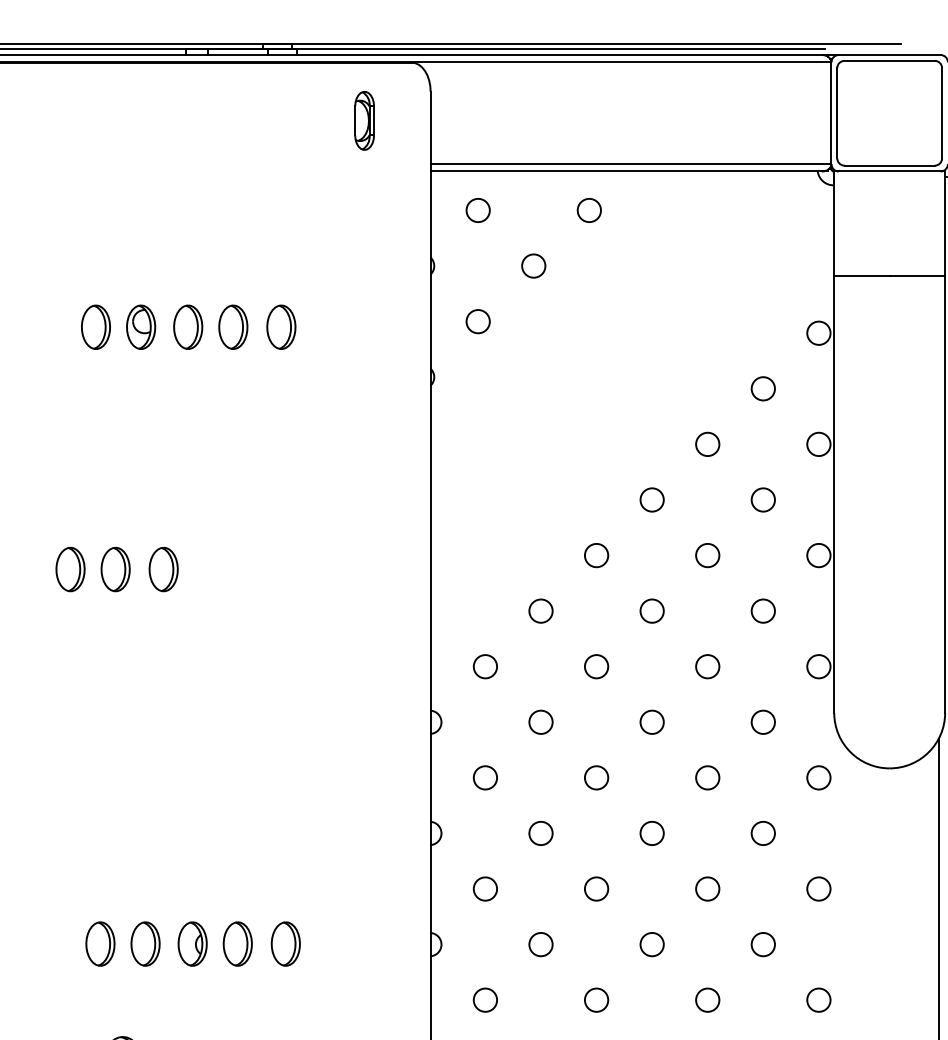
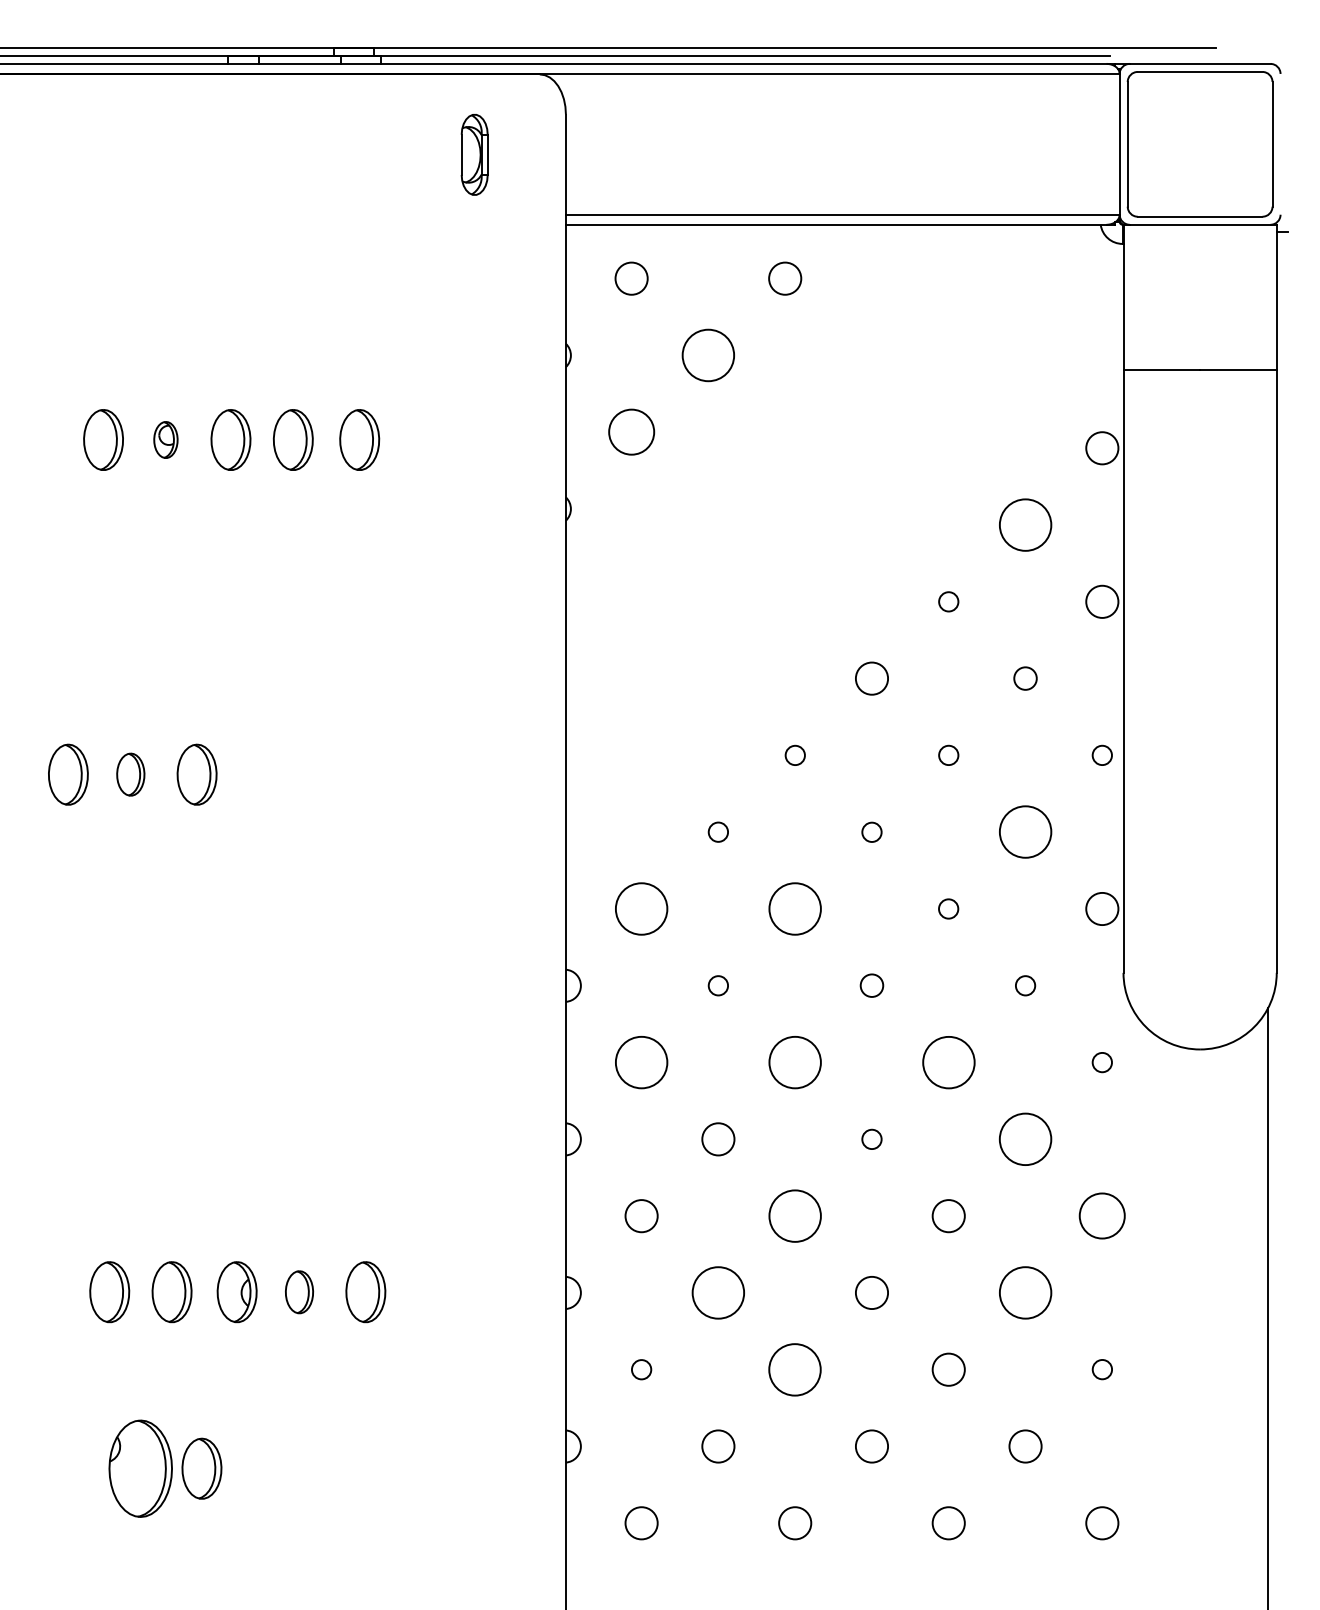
circle: (533, 266) -> (708, 355), size x1.6
circle: (478, 321) -> (631, 432), size x1.4
part: (140, 326) -> (165, 439), size x0.6
circle: (763, 388) -> (1025, 524), size x1.6
circle: (707, 444) -> (948, 601), size x0.6
circle: (763, 499) -> (1025, 678), size x0.7
circle: (596, 555) -> (795, 755), size x0.6
circle: (707, 555) -> (948, 755), size x0.6
circle: (819, 555) -> (1102, 755), size x0.6
part: (115, 569) -> (130, 774), size x0.7
circle: (541, 611) -> (718, 832), size x0.6
circle: (651, 611) -> (871, 832), size x0.6
circle: (763, 611) -> (1025, 832), size x1.6
circle: (485, 666) -> (641, 908), size x1.6
circle: (596, 666) -> (795, 908), size x1.6
circle: (707, 666) -> (948, 908), size x0.6
circle: (541, 722) -> (718, 985), size x0.6
circle: (651, 722) -> (871, 985), size x0.7
circle: (763, 722) -> (1025, 985), size x0.6
circle: (485, 777) -> (641, 1062), size x1.6
circle: (596, 777) -> (795, 1062), size x1.6
circle: (707, 777) -> (948, 1062), size x1.6
circle: (819, 777) -> (1102, 1062), size x0.6
circle: (651, 833) -> (871, 1139), size x0.6
circle: (763, 833) -> (1025, 1139), size x1.6
circle: (596, 889) -> (795, 1216), size x1.6
circle: (819, 889) -> (1102, 1216), size x1.4
part: (237, 944) -> (299, 1292), size x0.7
circle: (541, 944) -> (718, 1292), size x1.6
circle: (763, 944) -> (1025, 1292), size x1.6
circle: (485, 1000) -> (641, 1369), size x0.6
circle: (596, 1000) -> (795, 1369), size x1.6
circle: (819, 1000) -> (1102, 1369), size x0.6

